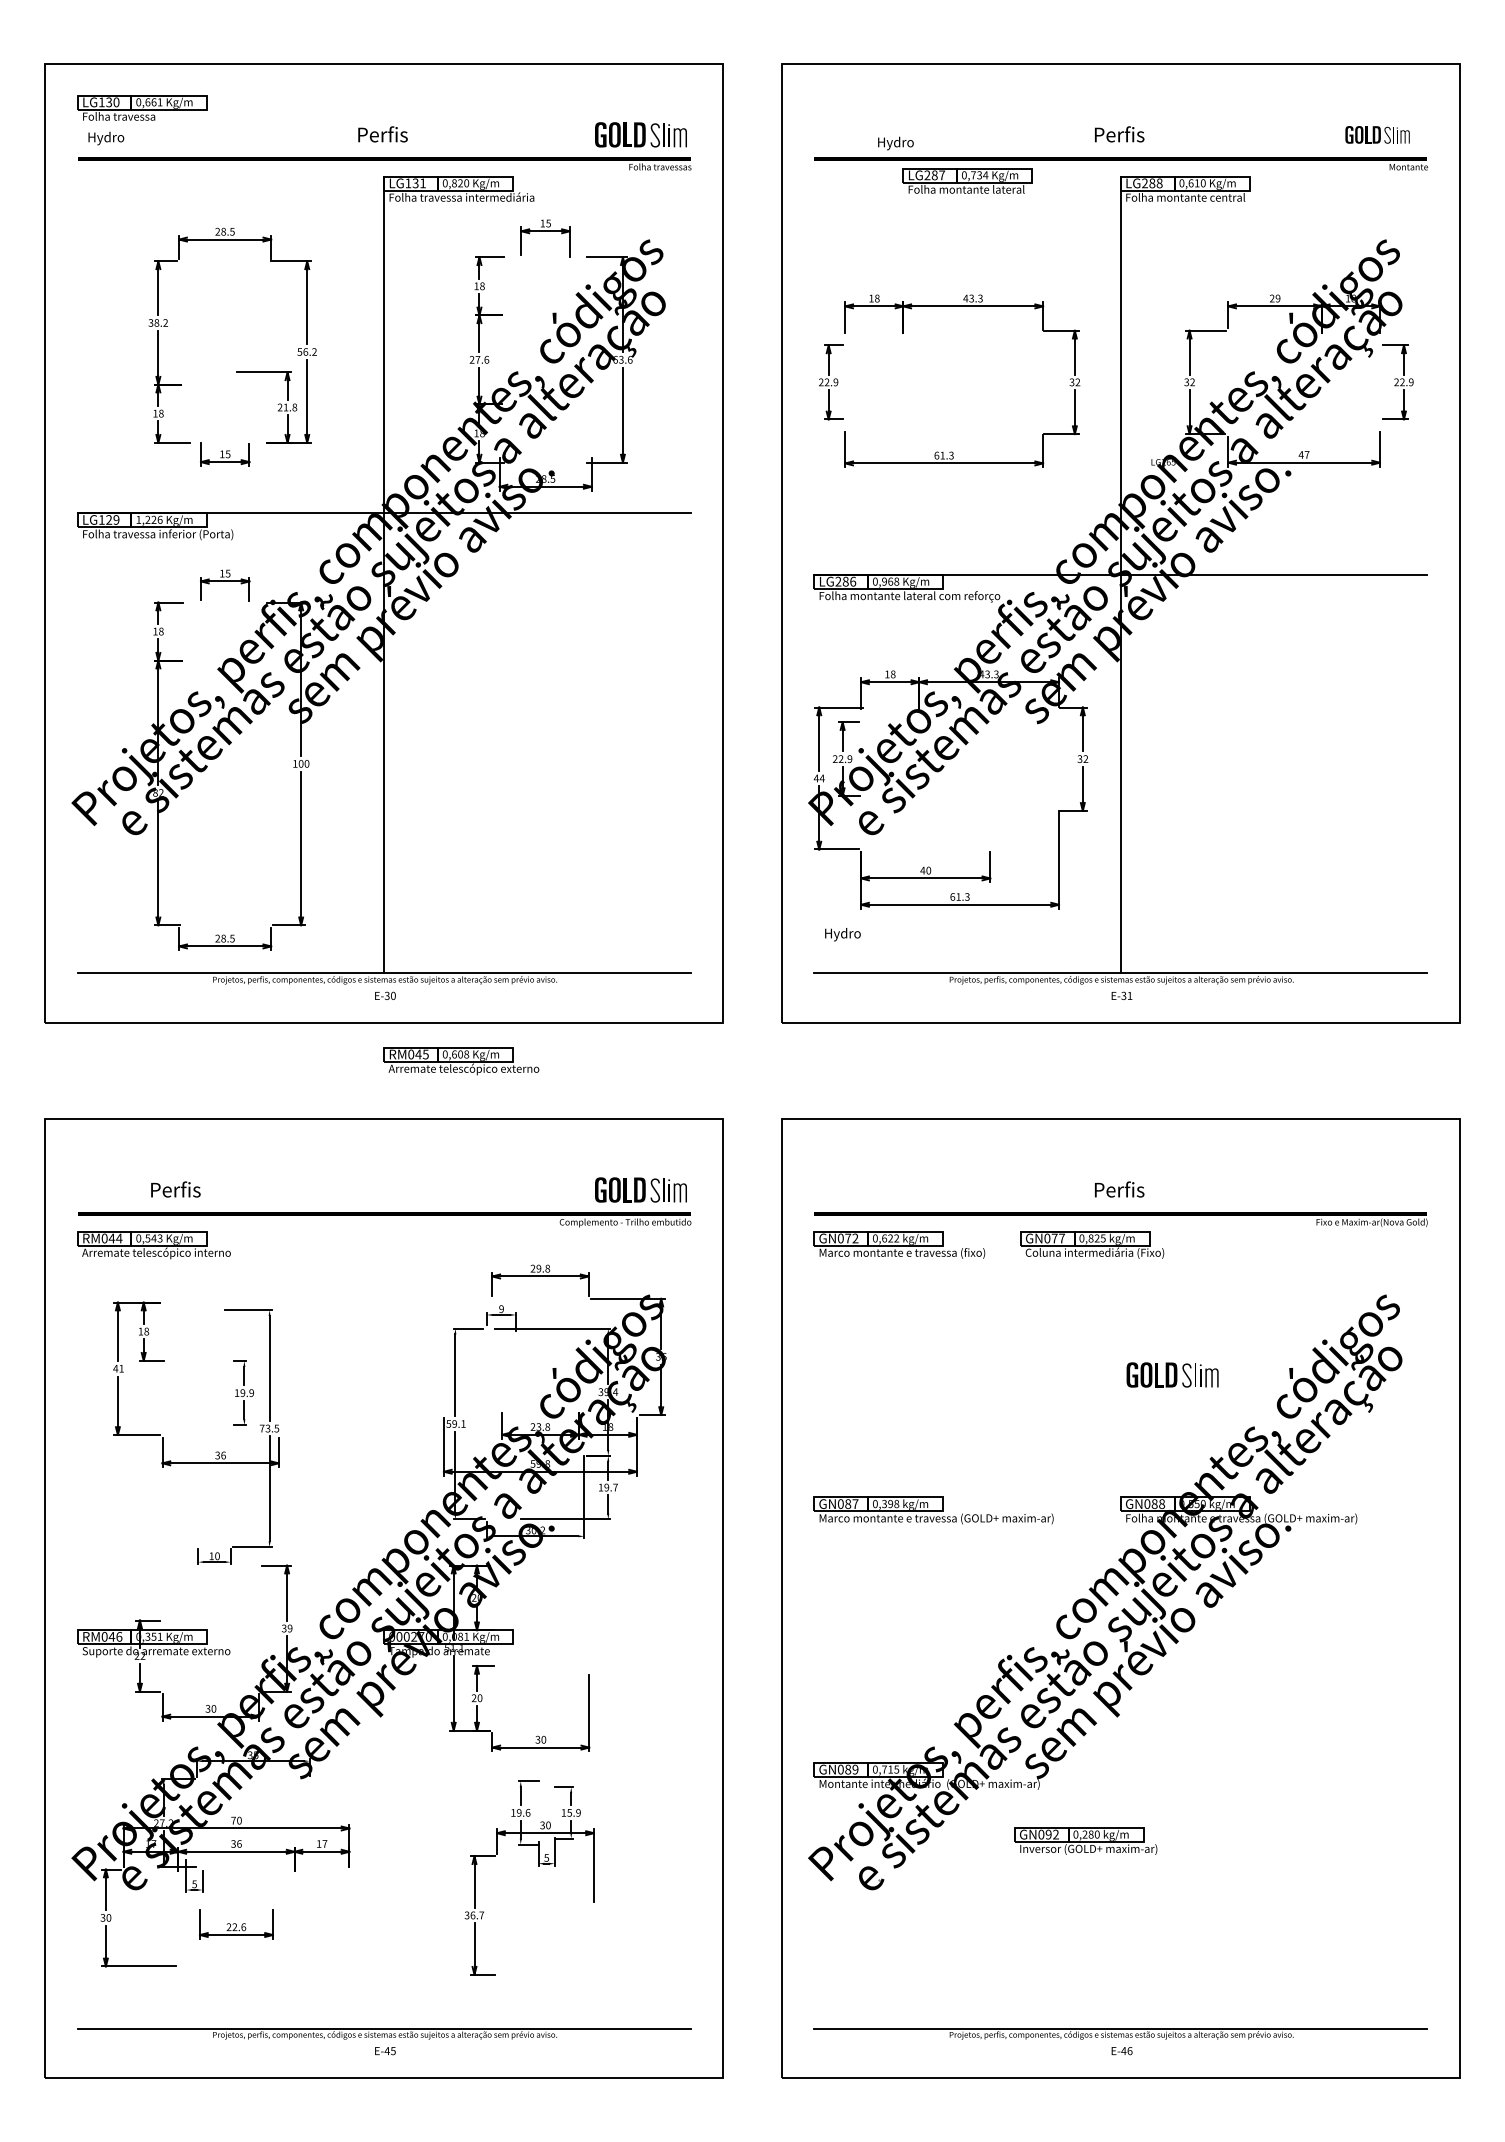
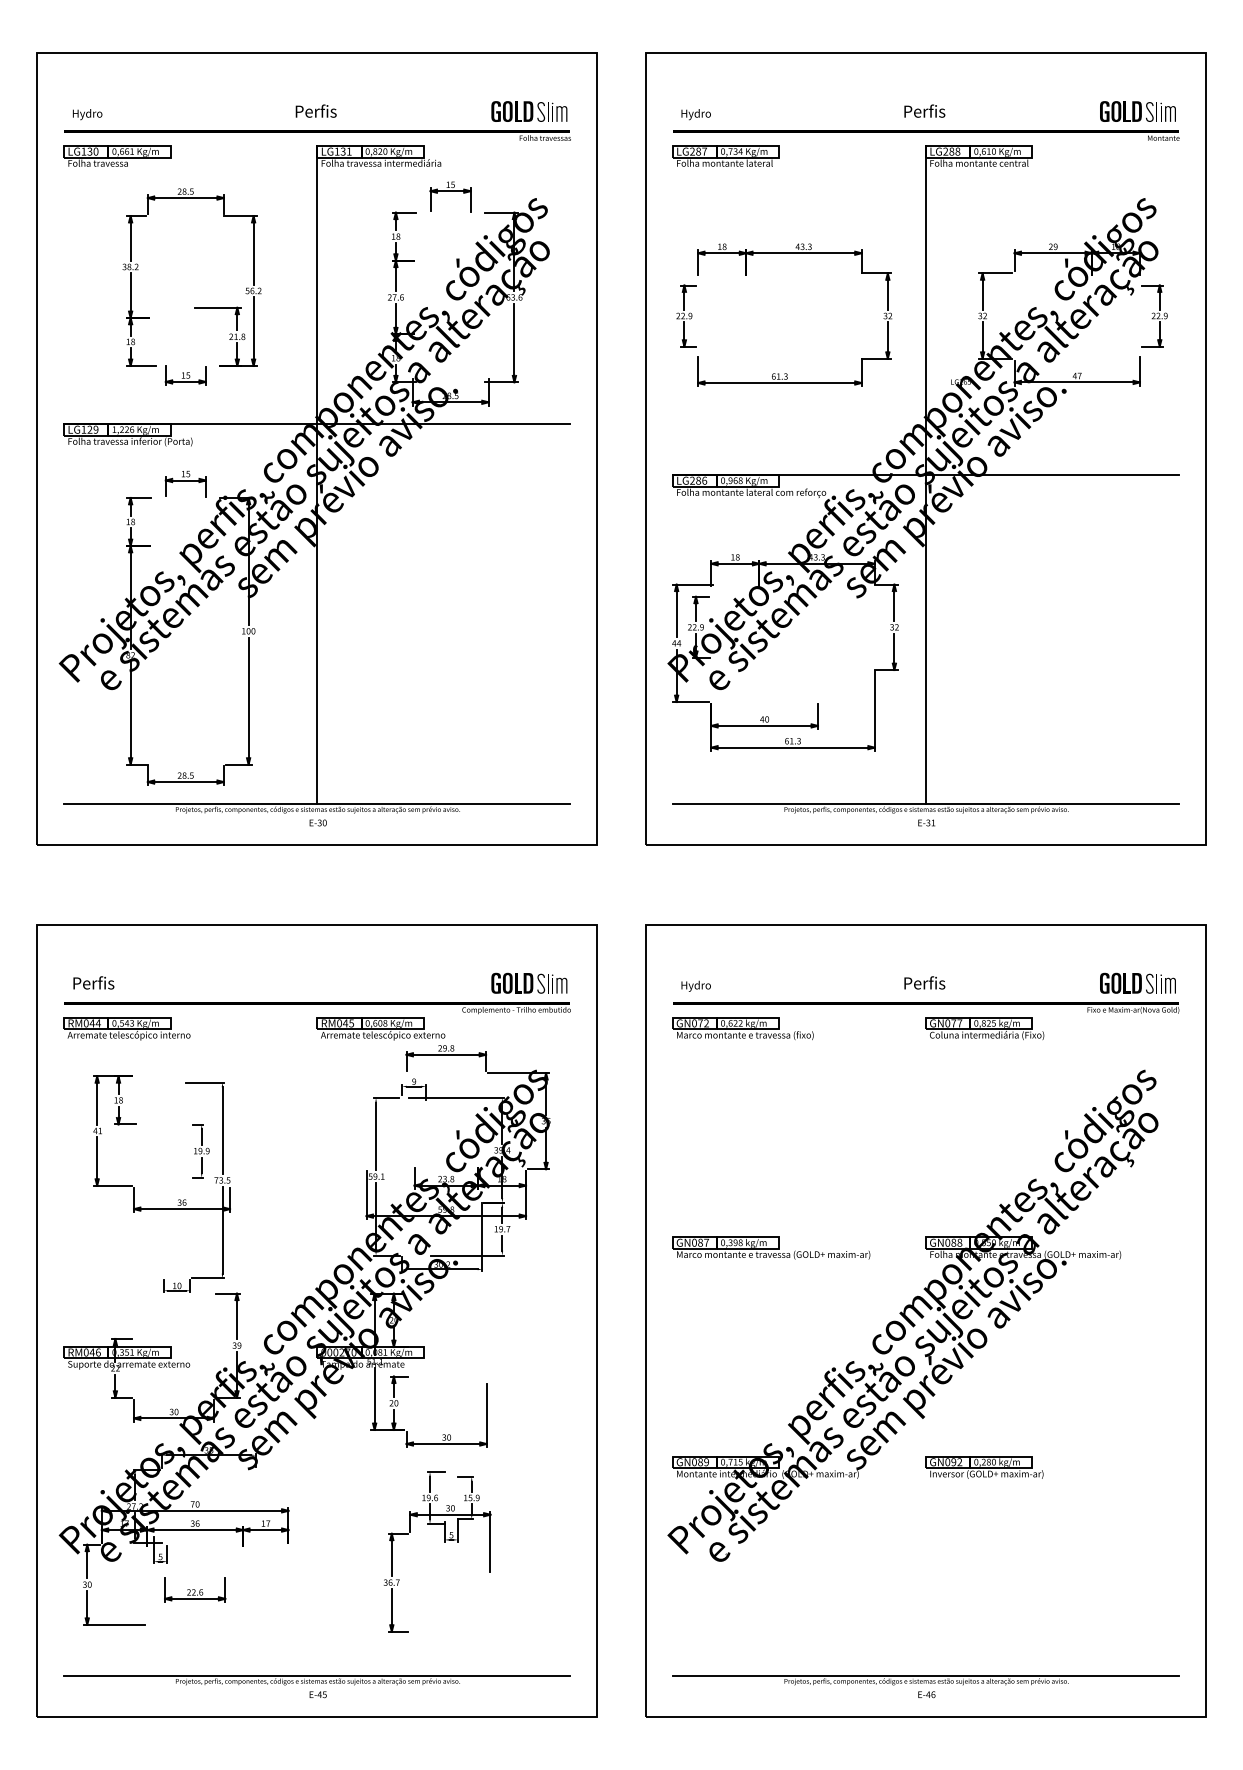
part: (142, 107) -> (117, 155), moved
part: (1377, 134) -> (1137, 111), size x1.43
text: (895, 143) -> (695, 114), moved
part: (967, 180) -> (725, 155), moved
text: (842, 934) -> (695, 986), moved
part: (461, 1061) -> (381, 1029), moved
text: (175, 1189) -> (93, 982), moved
part: (1092, 1244) -> (985, 1028), moved
part: (1172, 1374) -> (1137, 982), moved
part: (1085, 1840) -> (984, 1467), moved

